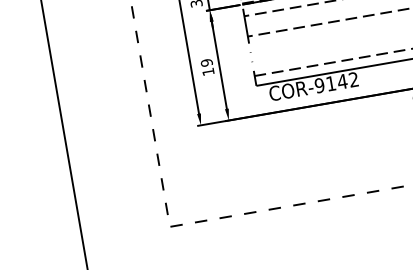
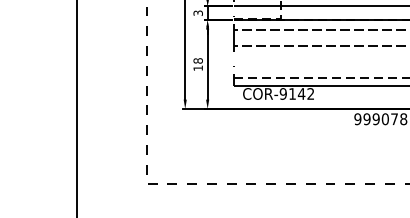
text: (205, 62) -> (197, 60), 19 -> 18

